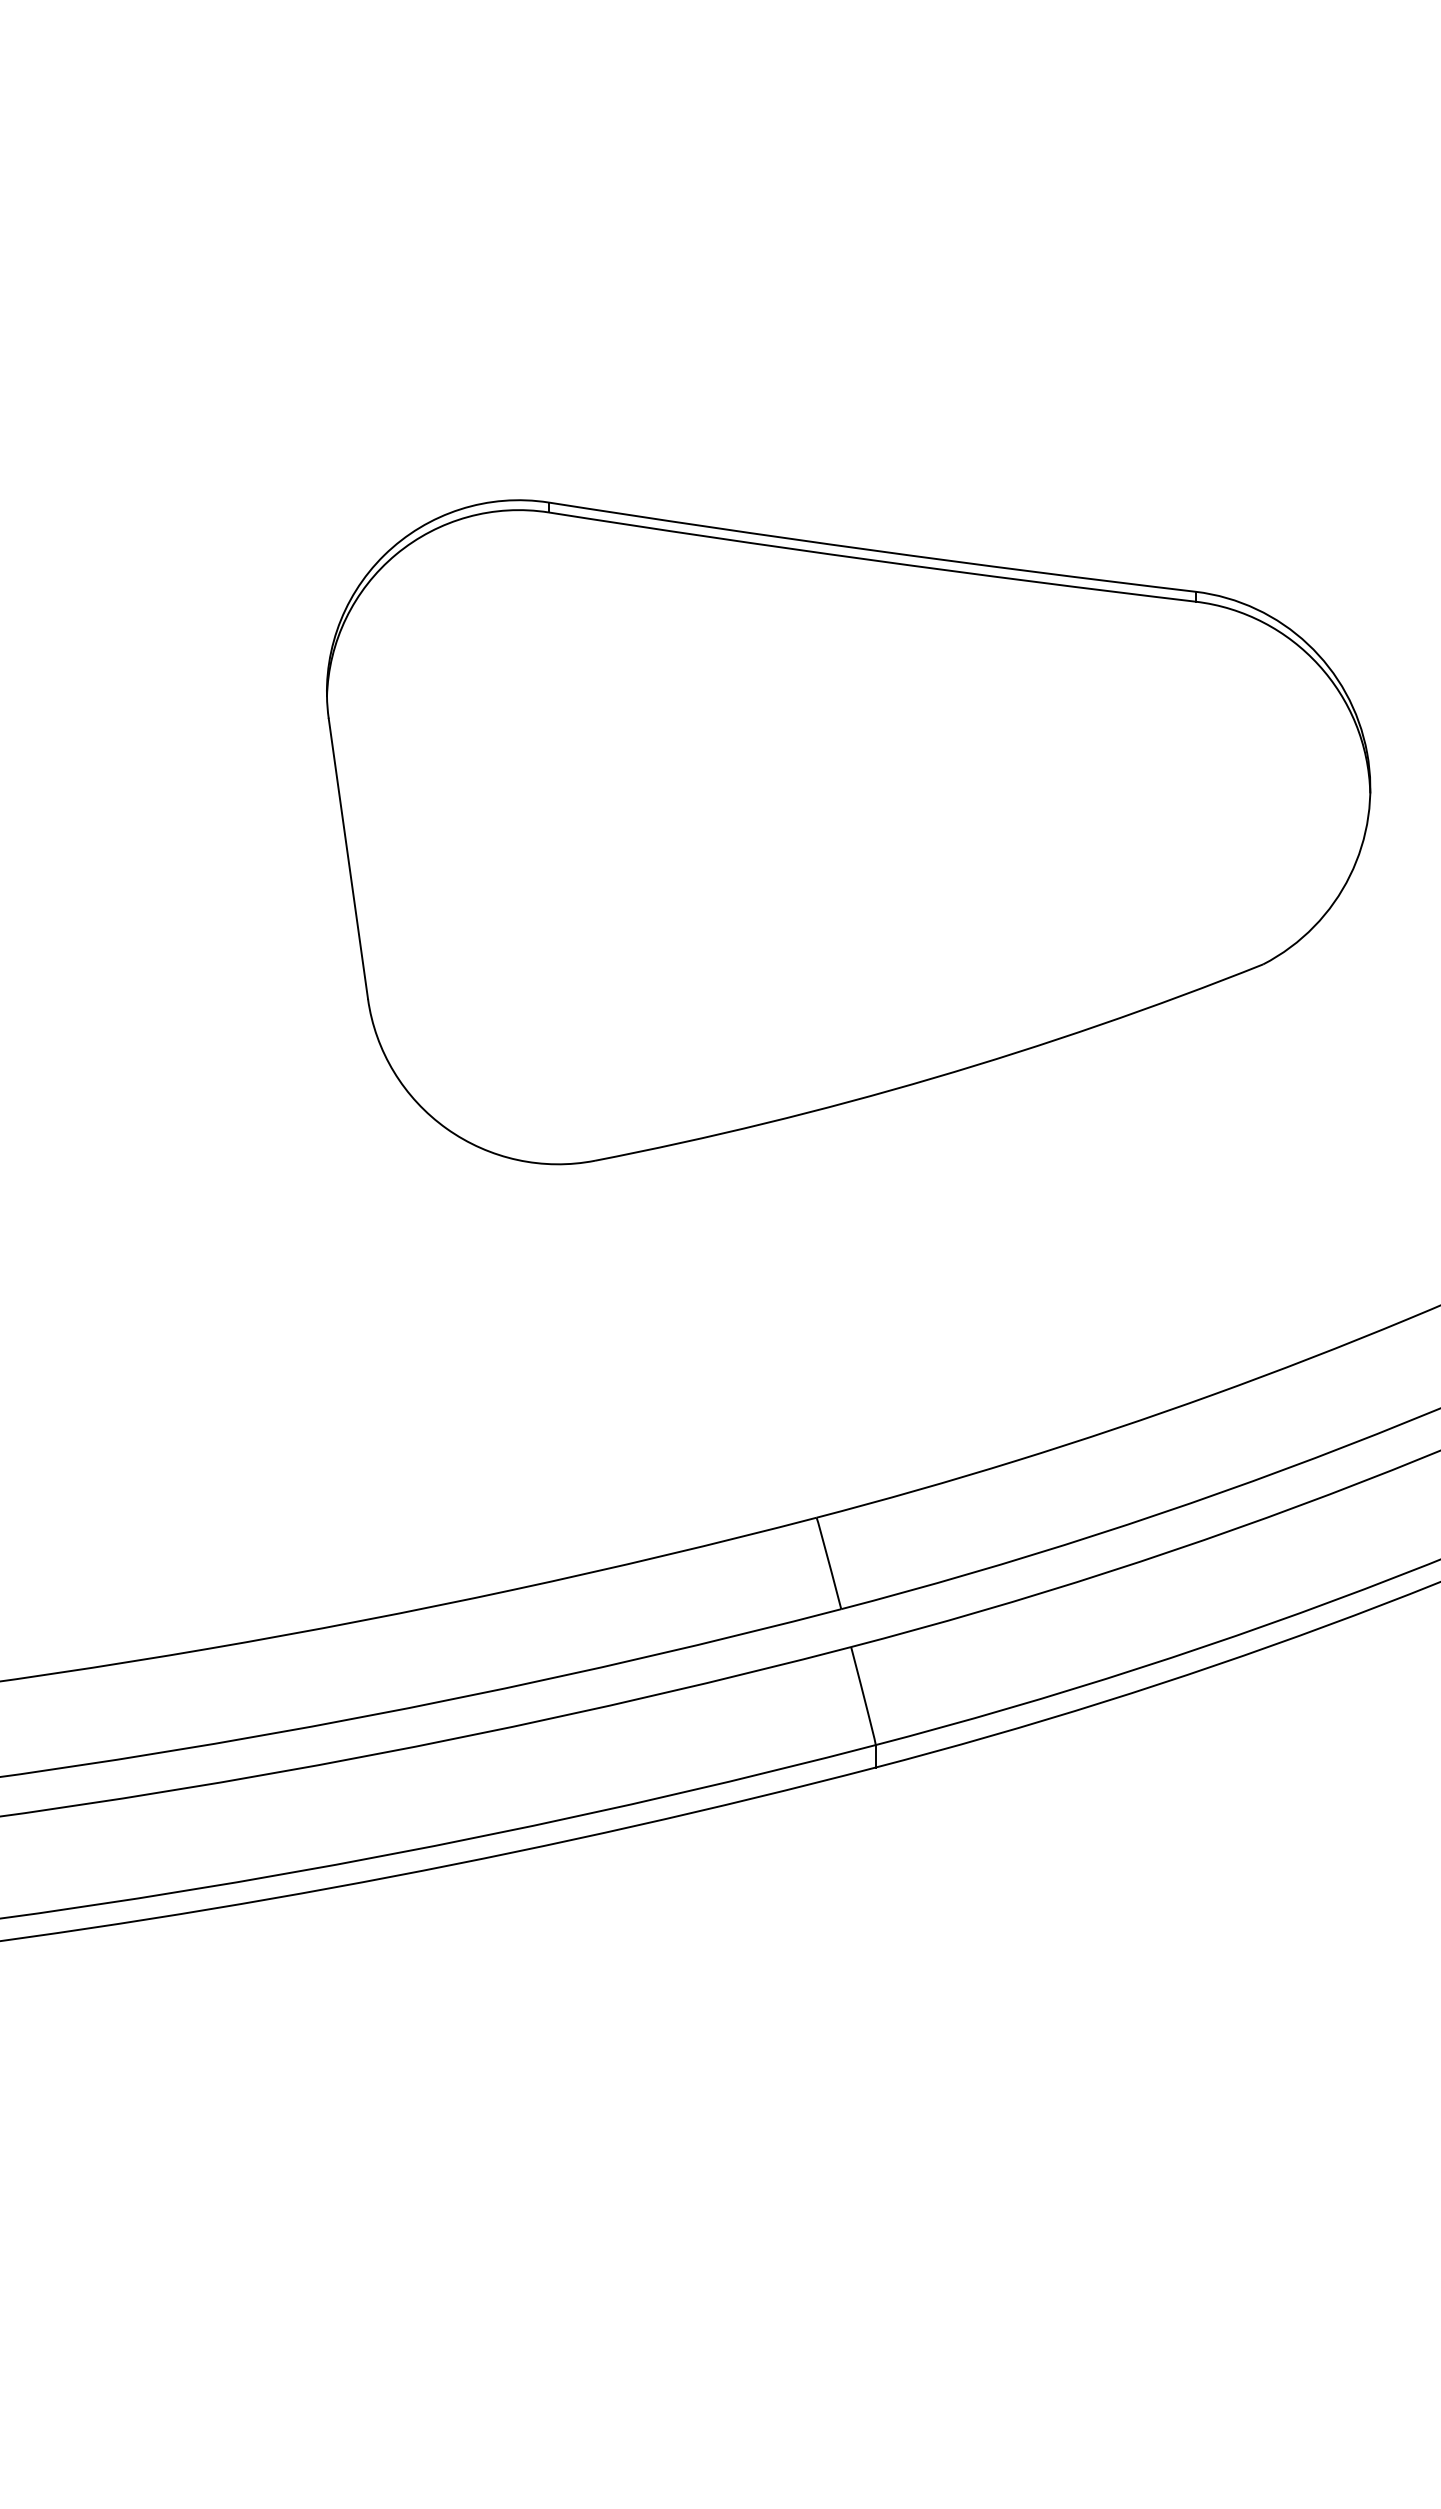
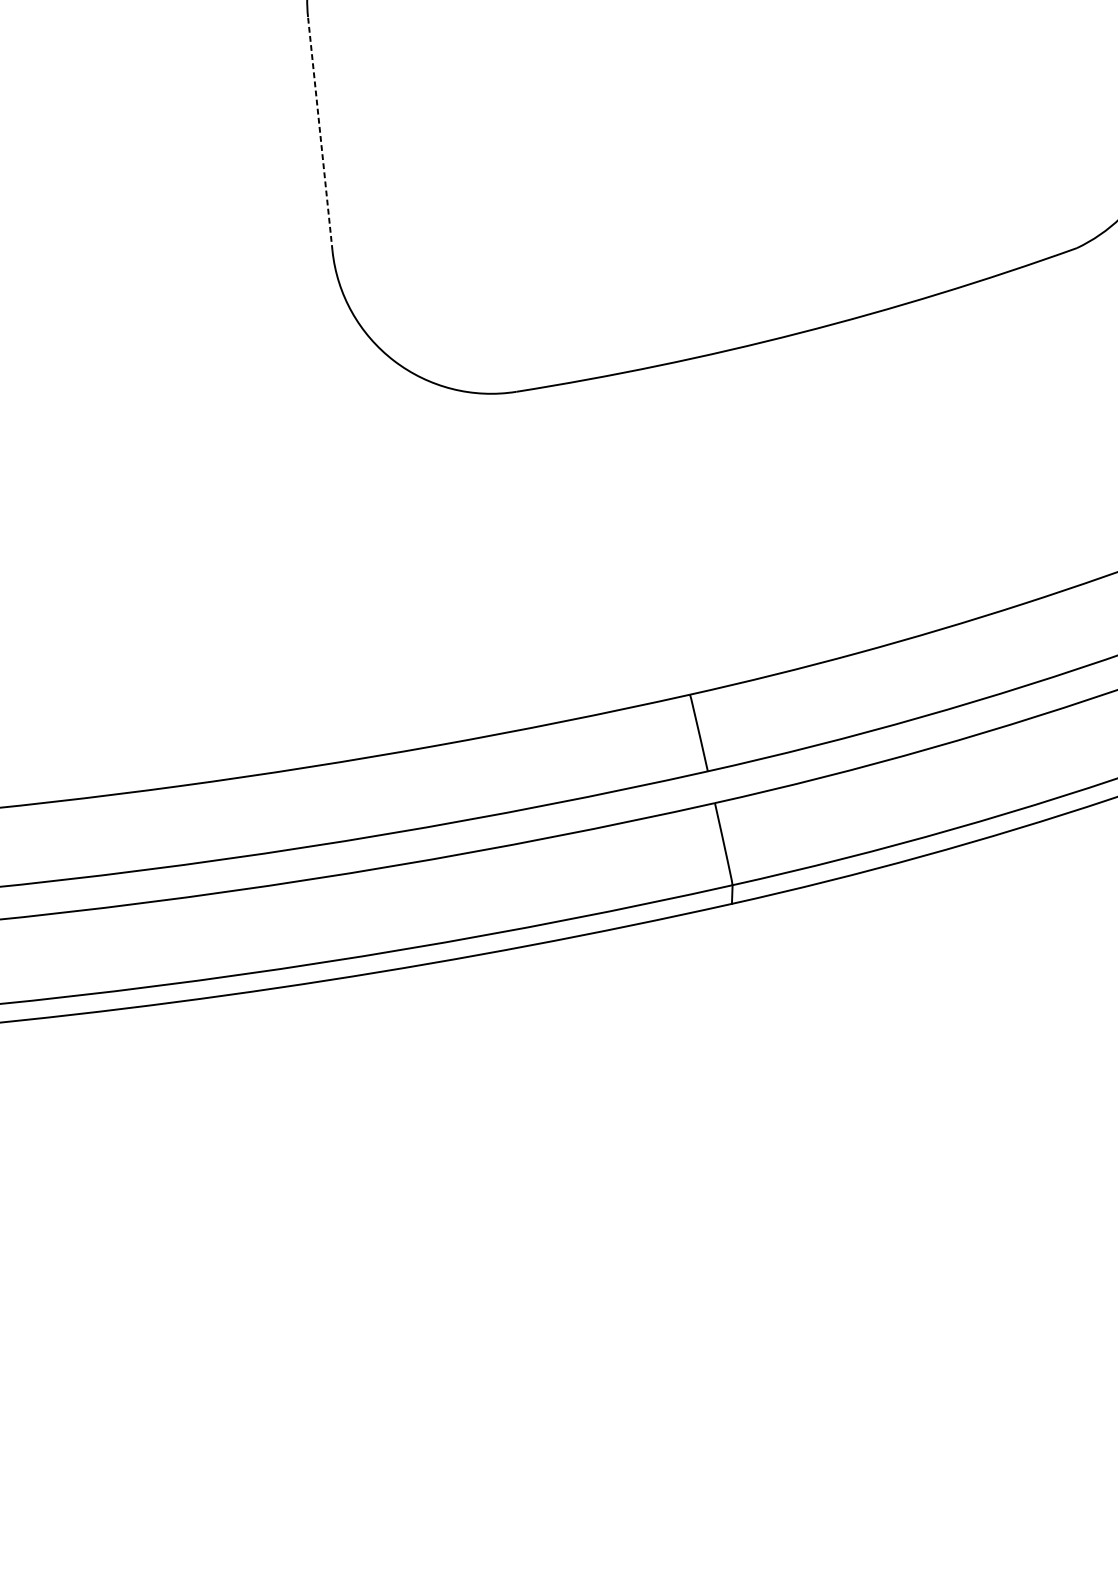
line: (348, 858) -> (320, 133), solid -> dashed

